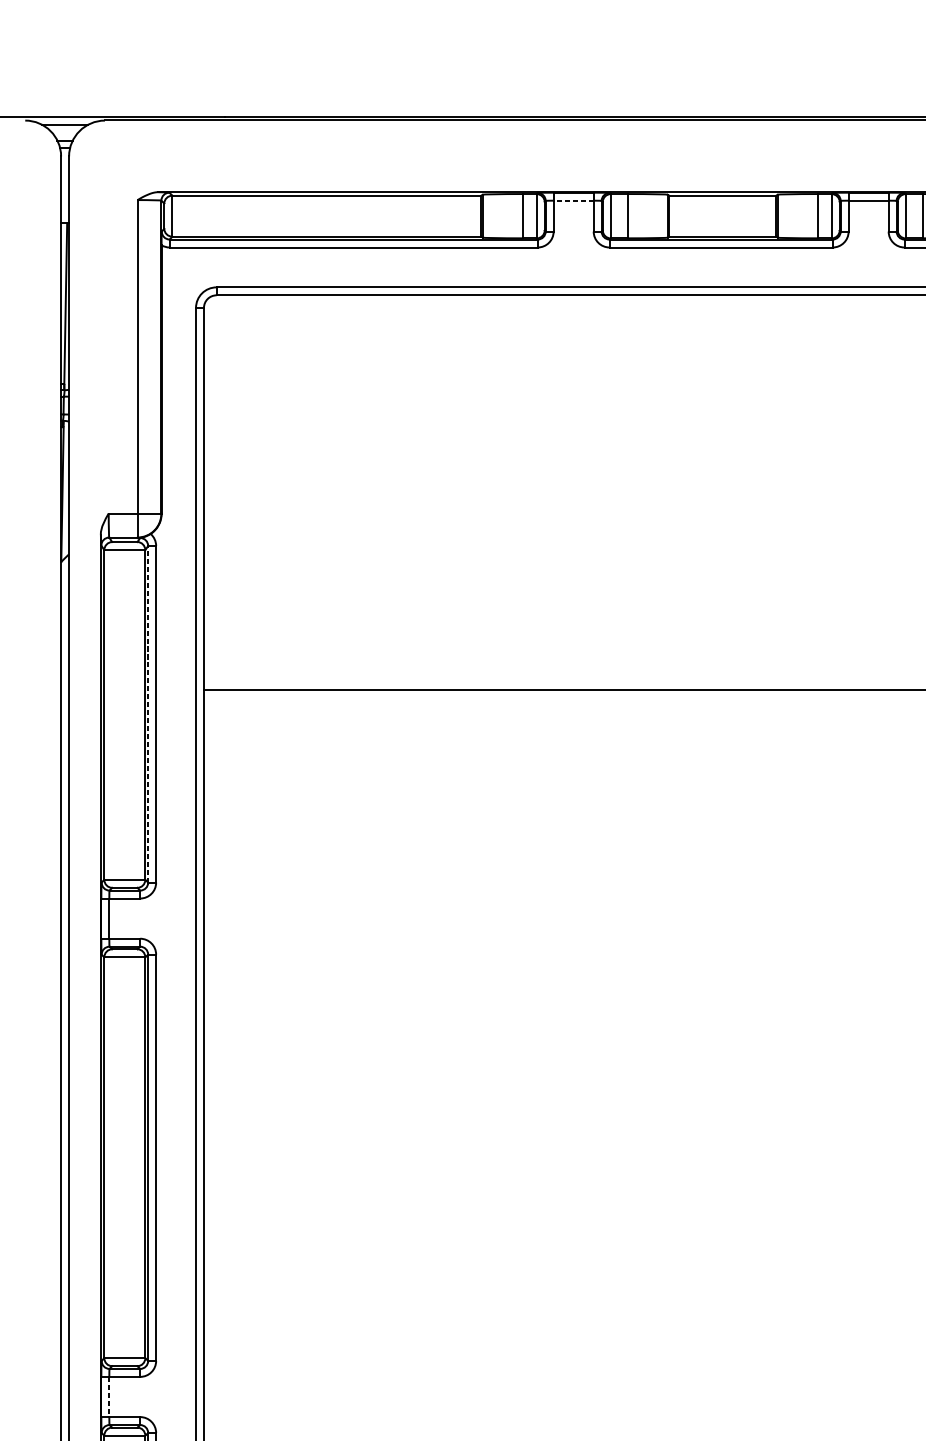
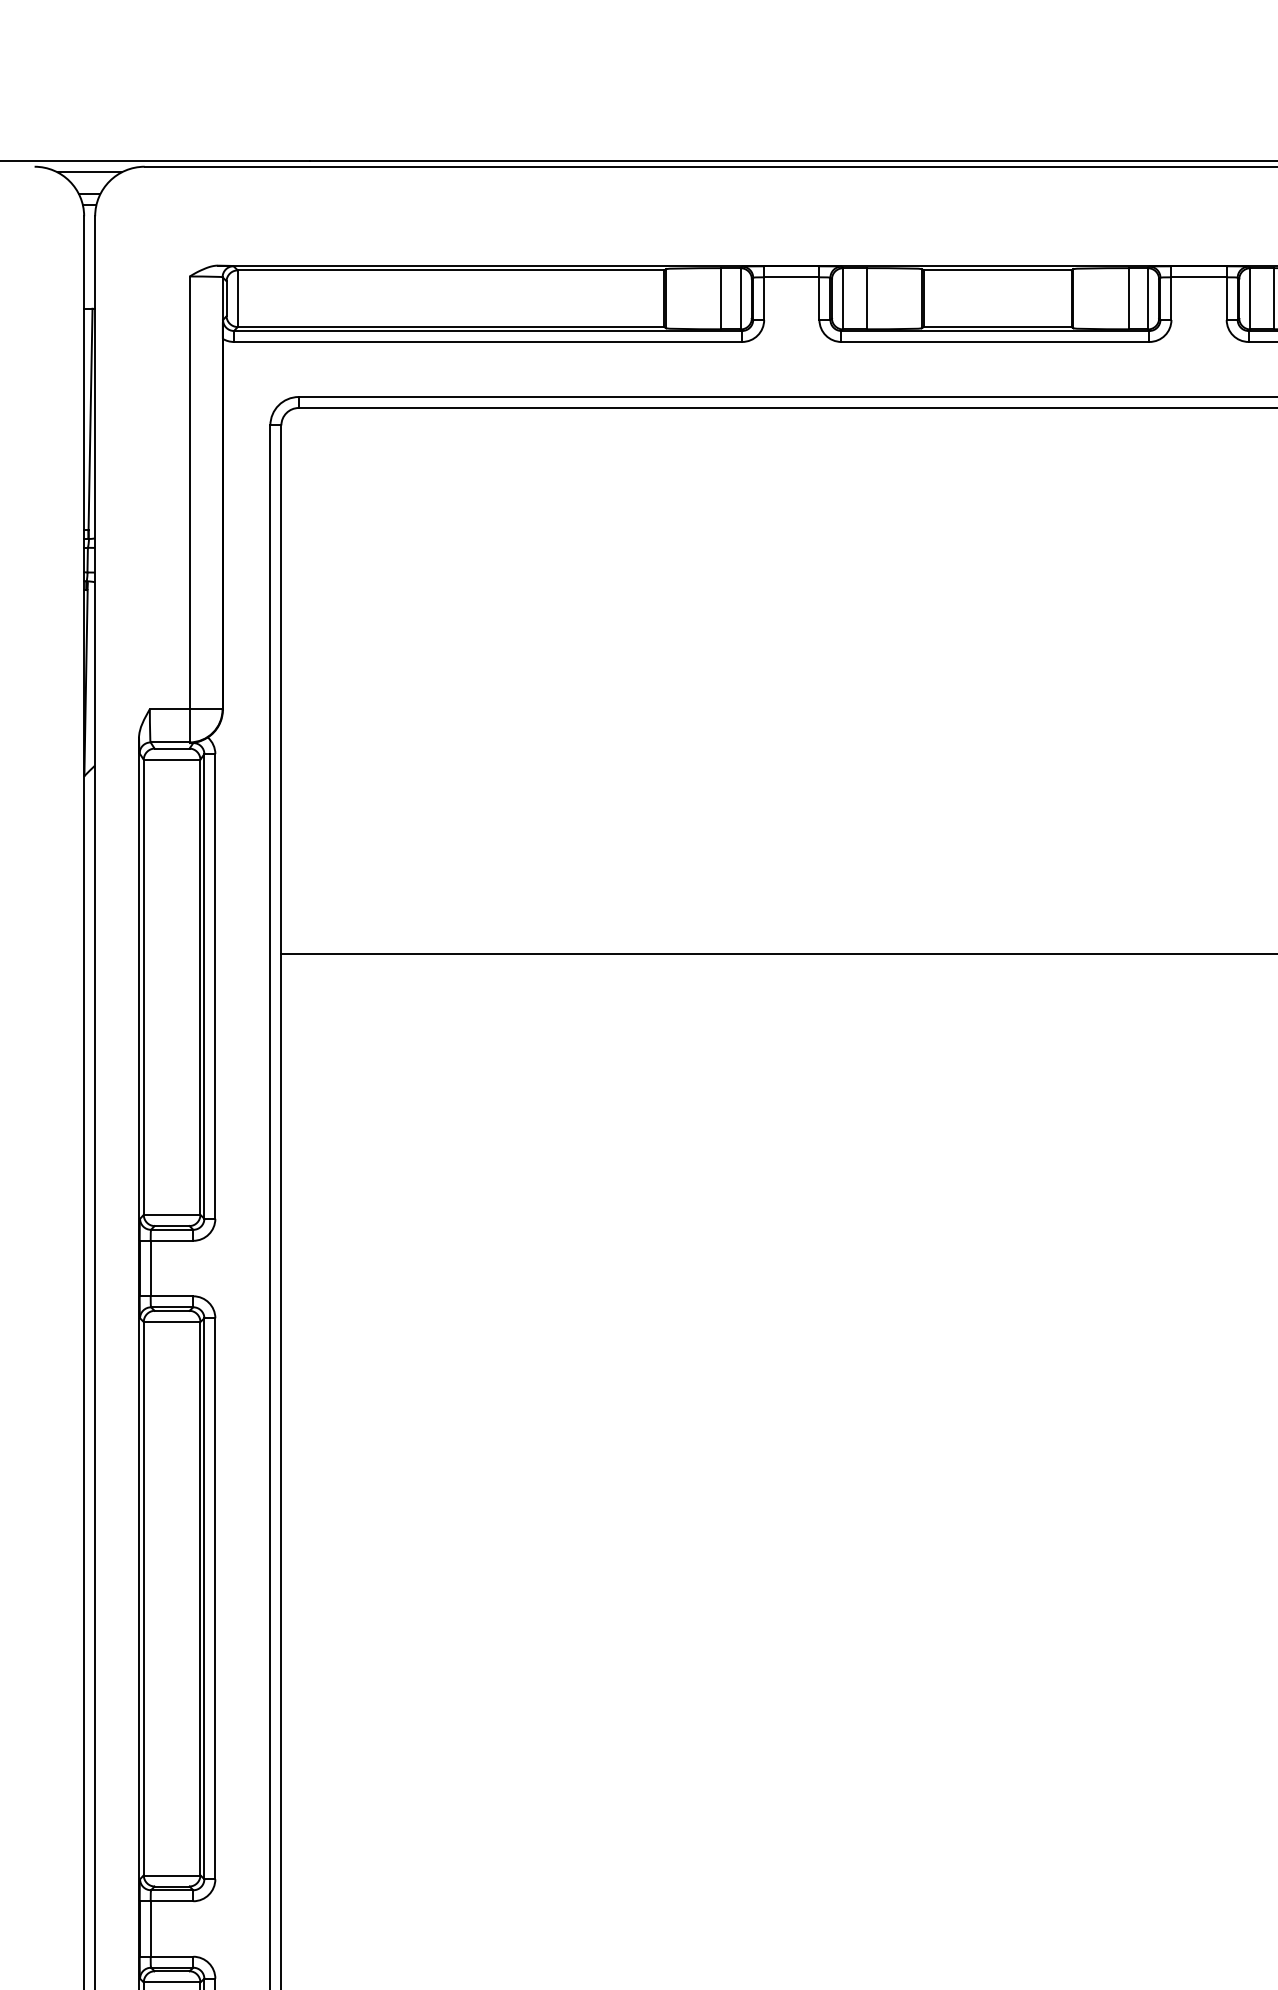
line: (573, 200) -> (791, 277), dashed -> solid
line: (148, 713) -> (204, 985), dashed -> solid
line: (109, 1397) -> (150, 1929), dashed -> solid

